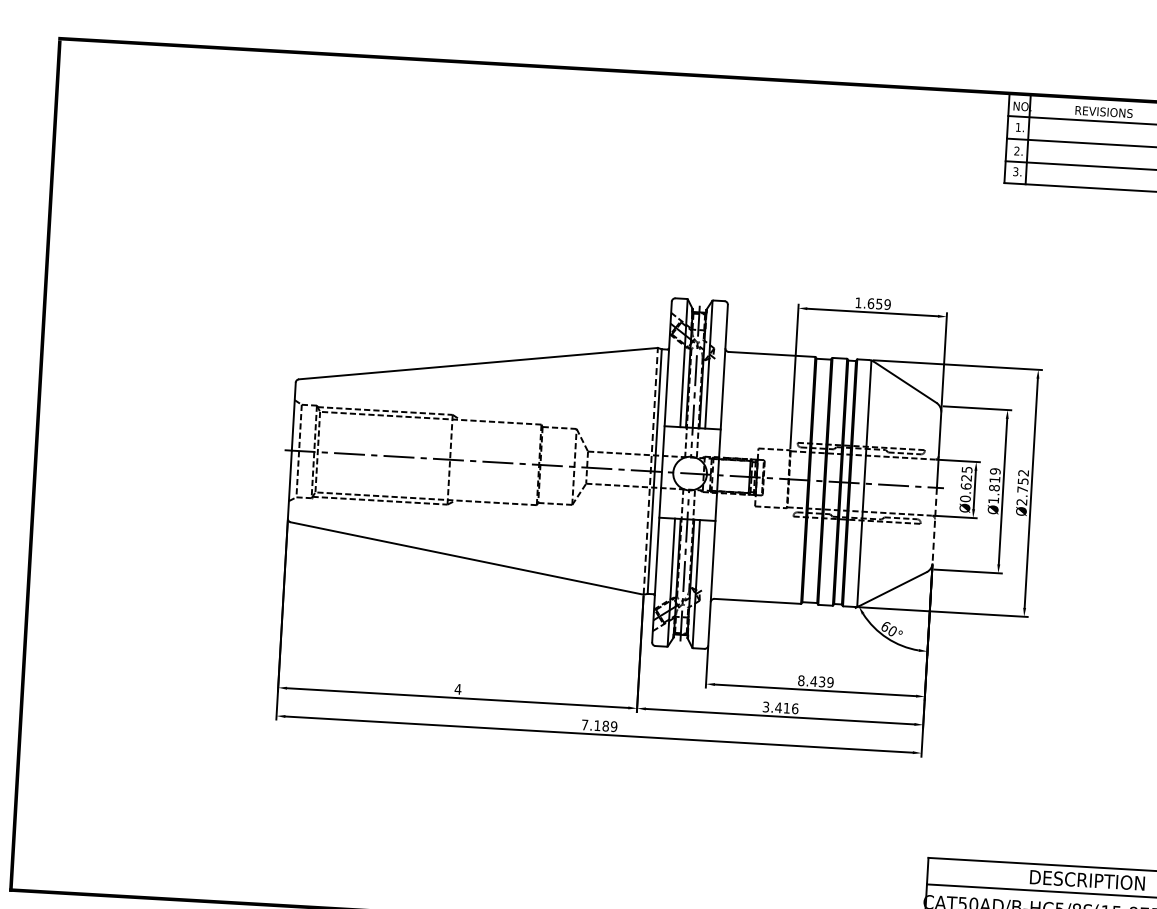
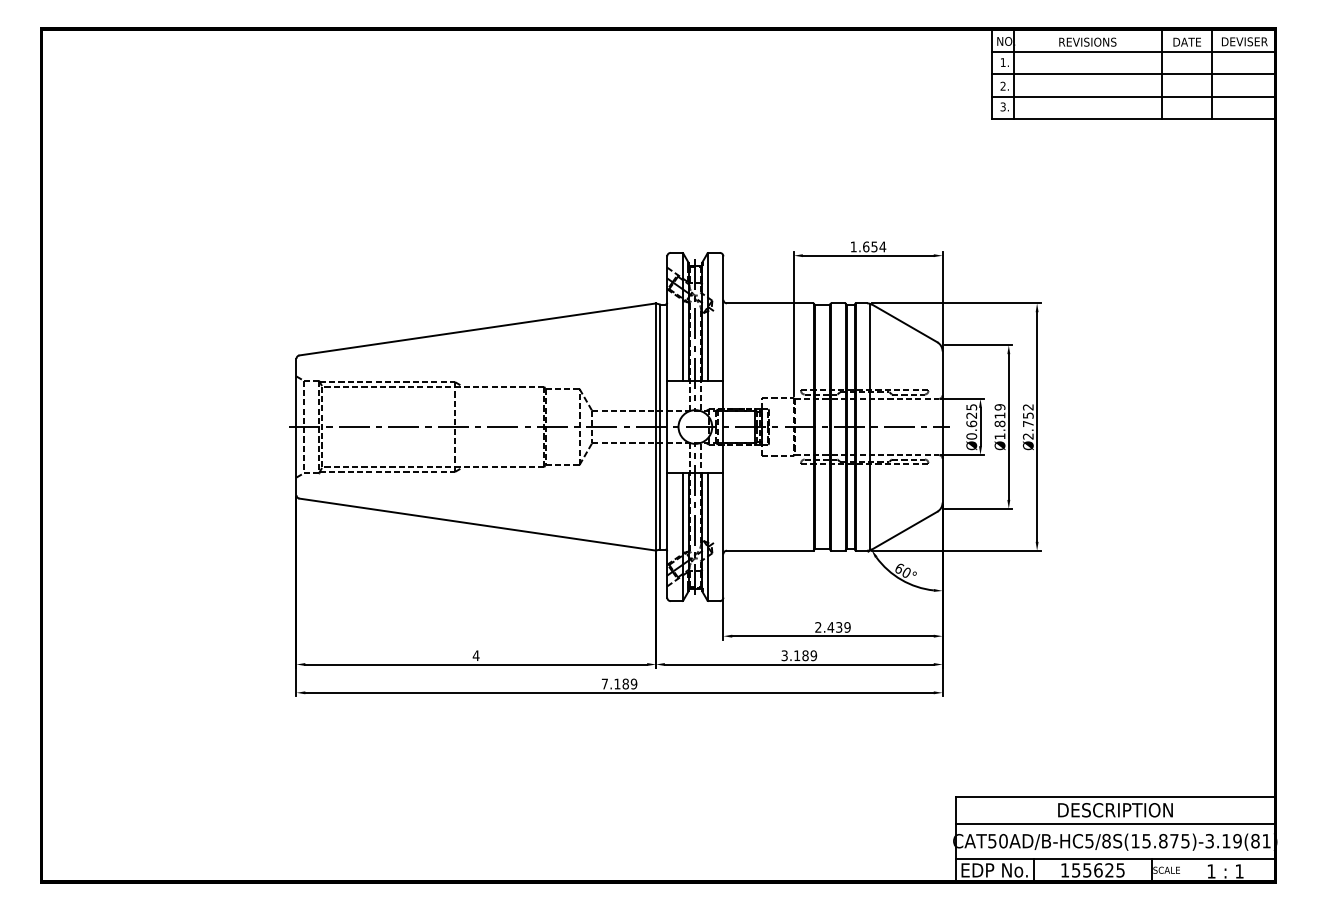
text: (887, 304) -> (882, 246), 1.659 -> 1.654
line: (650, 471) -> (655, 427), dashed -> solid
line: (934, 525) -> (942, 464), dashed -> solid
text: (801, 680) -> (818, 627), 8.439 -> 2.439
text: (786, 708) -> (805, 655), 3.416 -> 3.189

